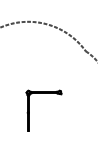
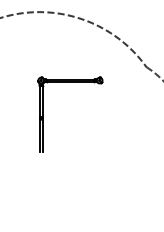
part: (29, 110) -> (43, 114), moved

